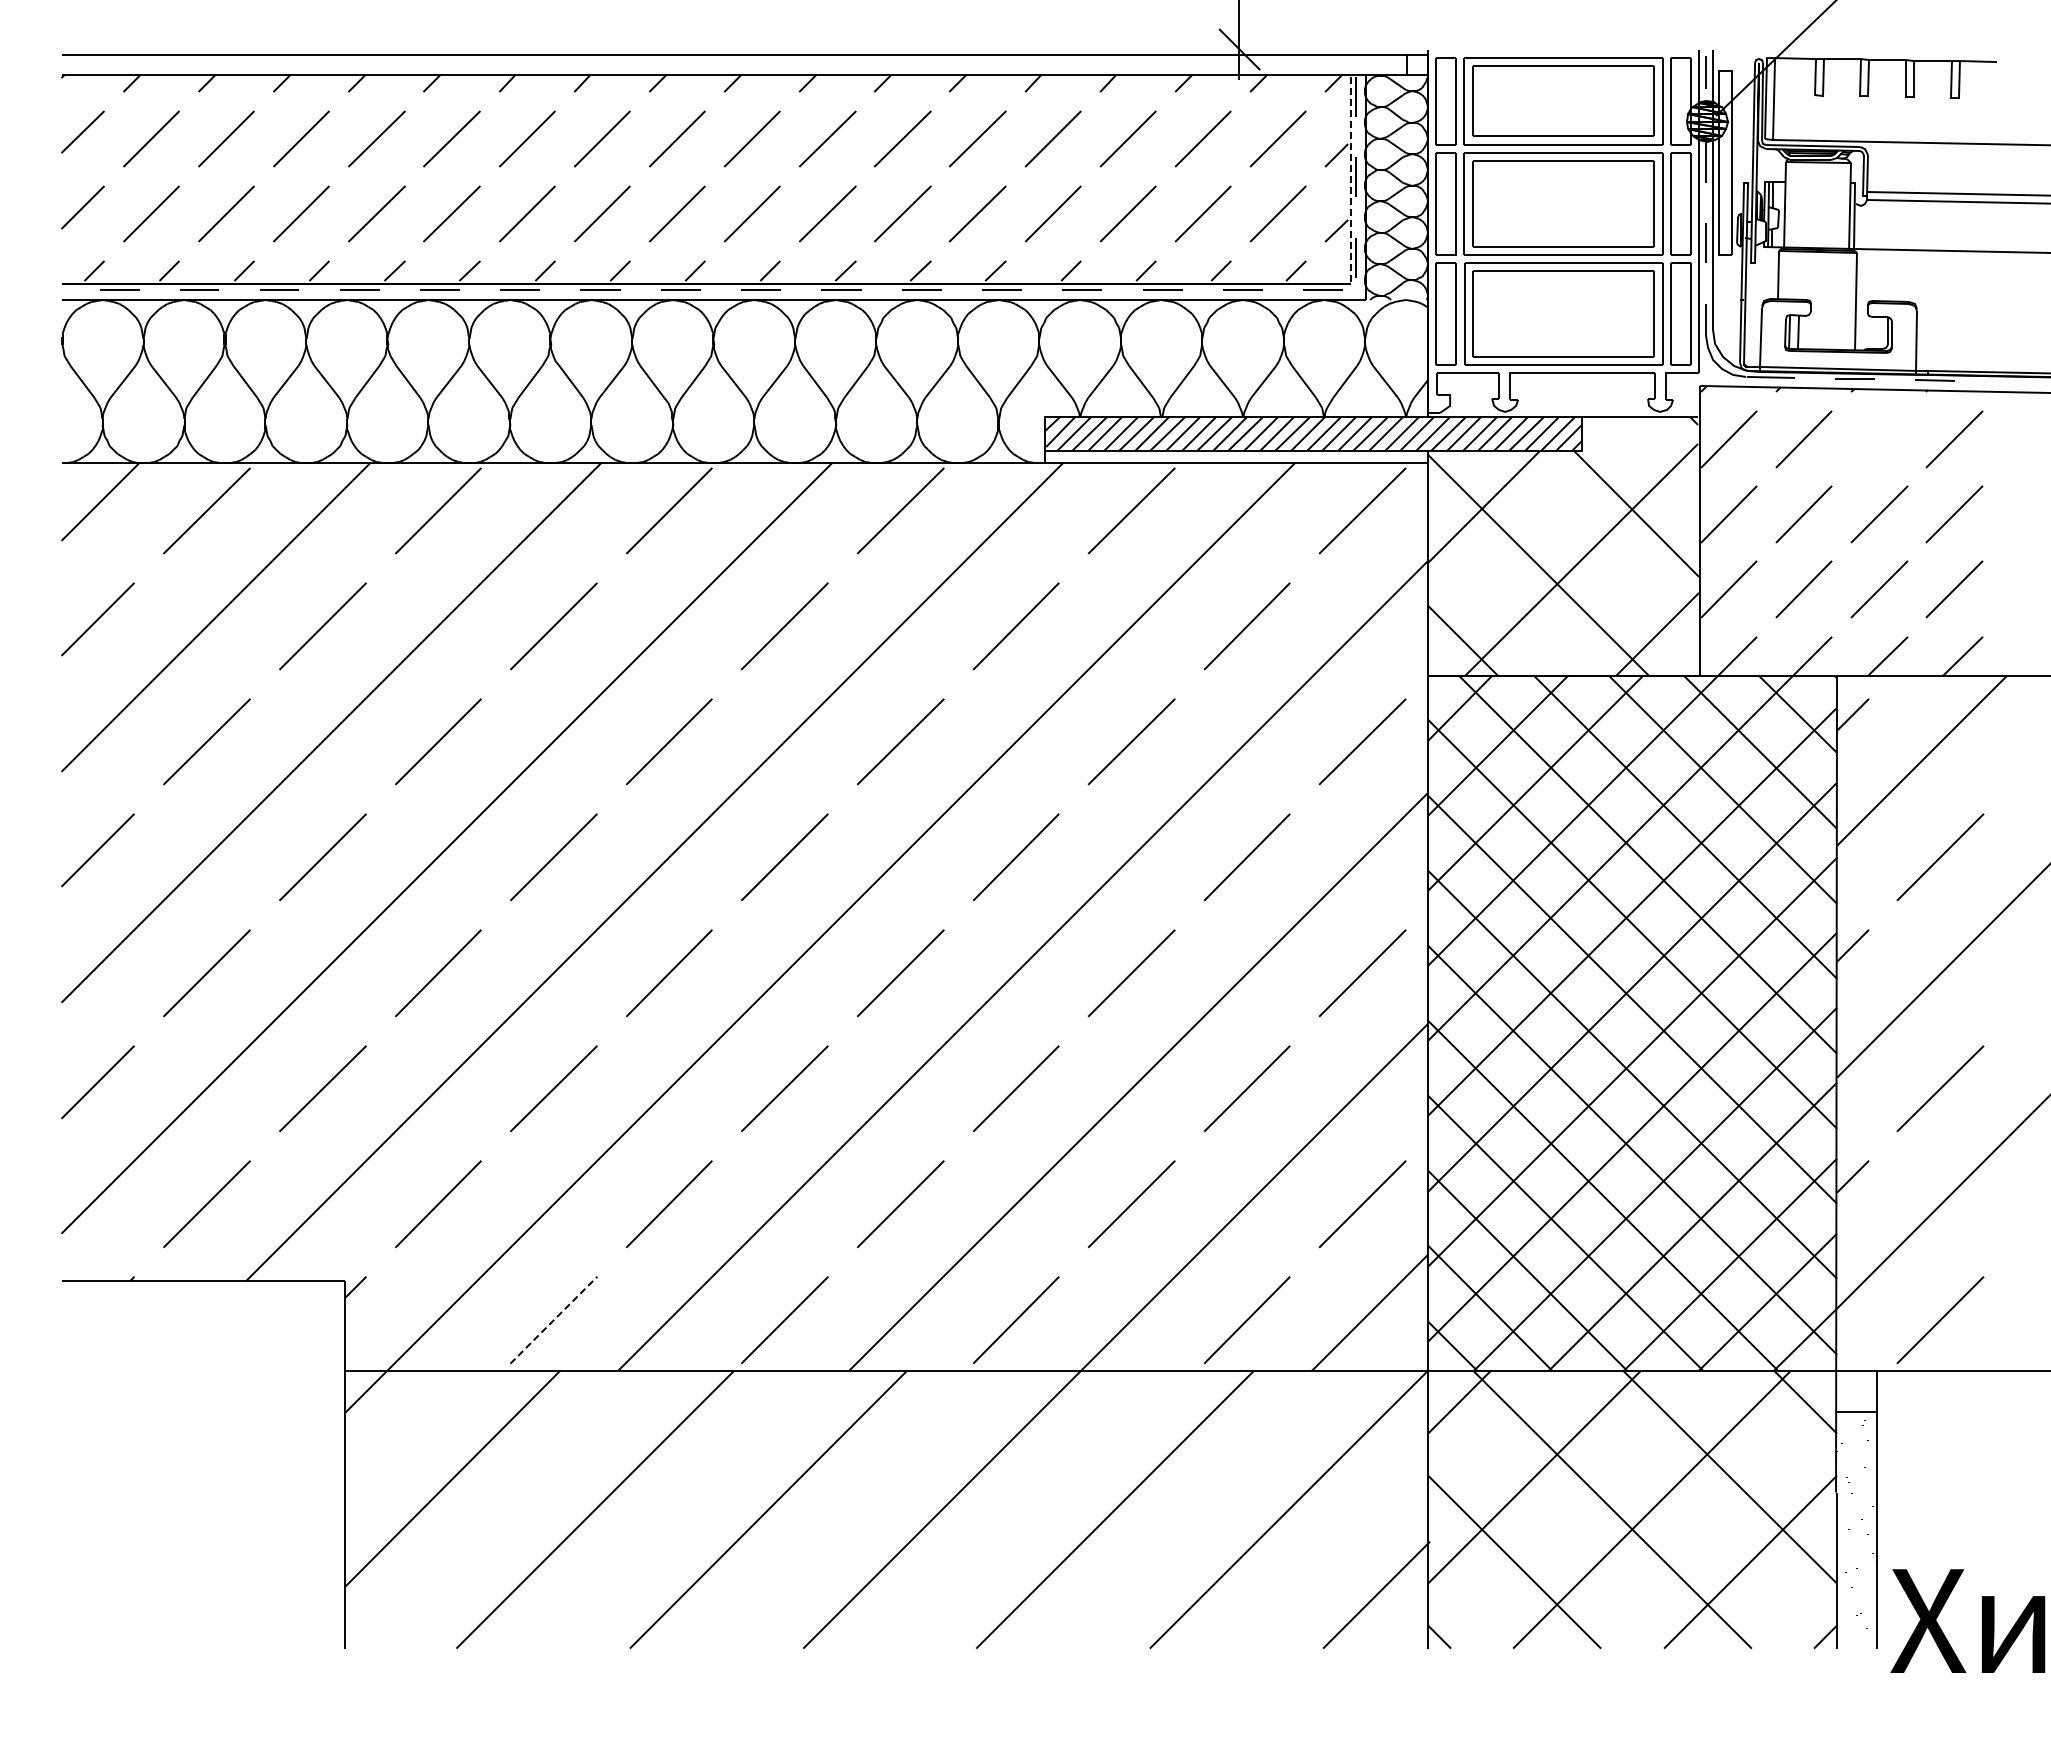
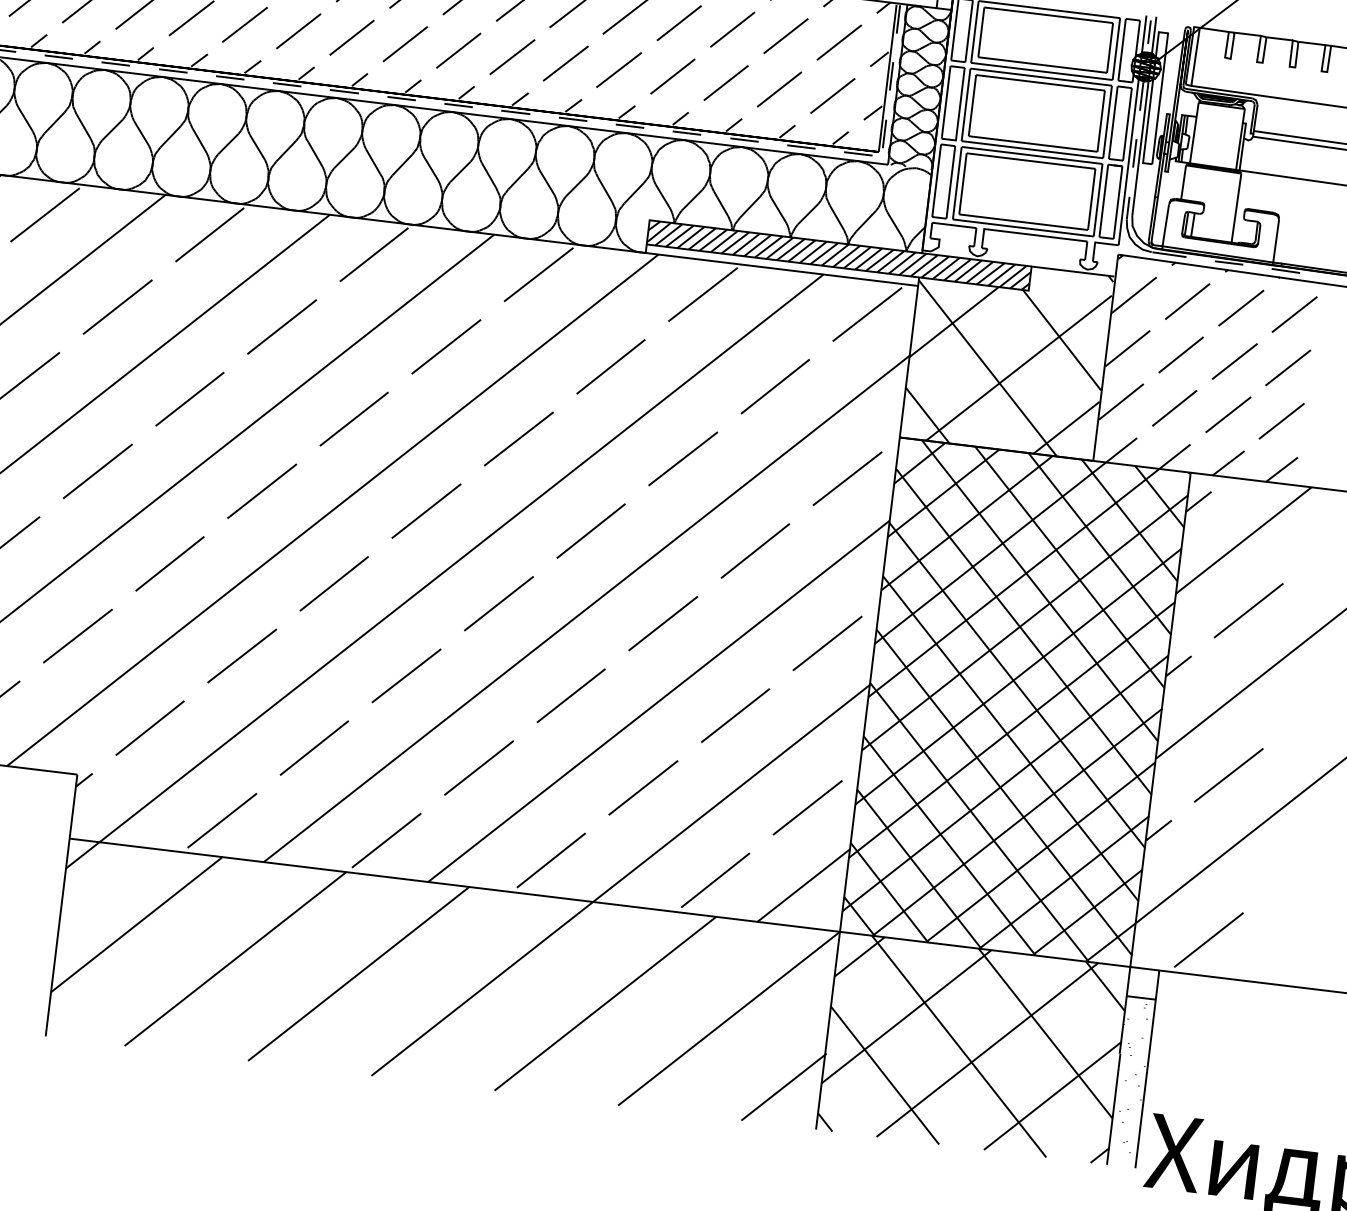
line: (1351, 181) -> (887, 79), dashed -> solid
line: (1879, 439) -> (1241, 308), added
line: (553, 1320) -> (221, 820), dashed -> solid

